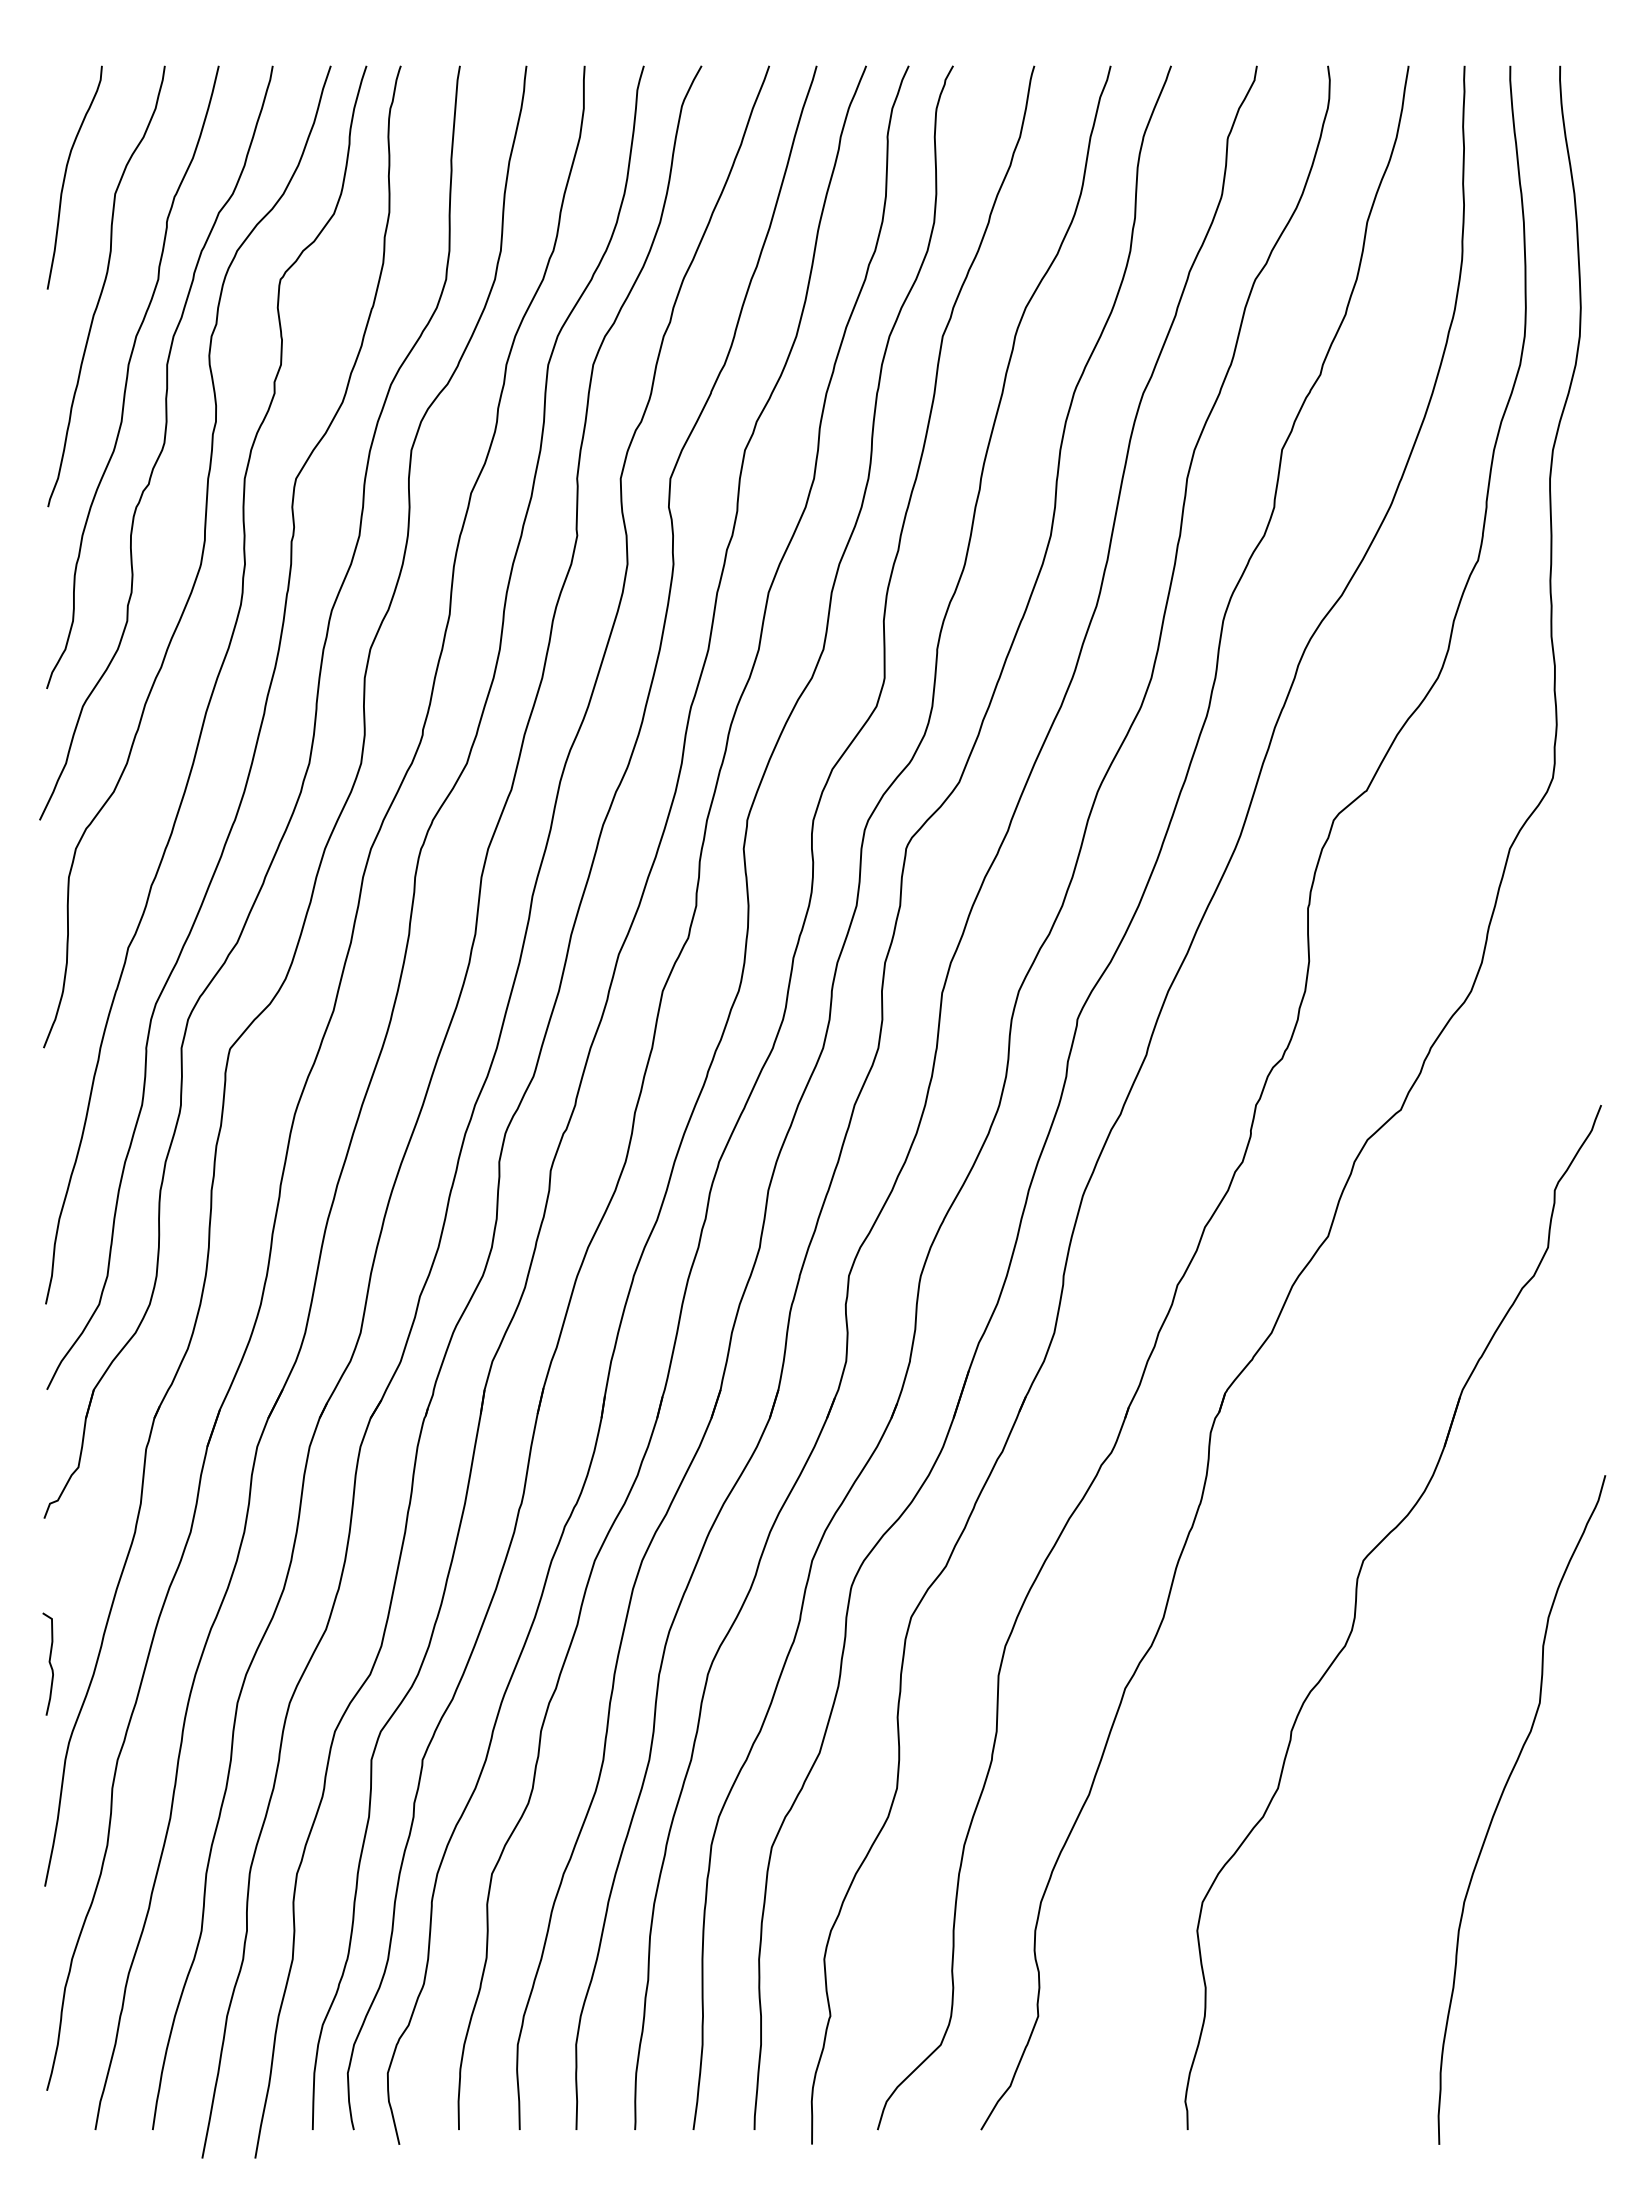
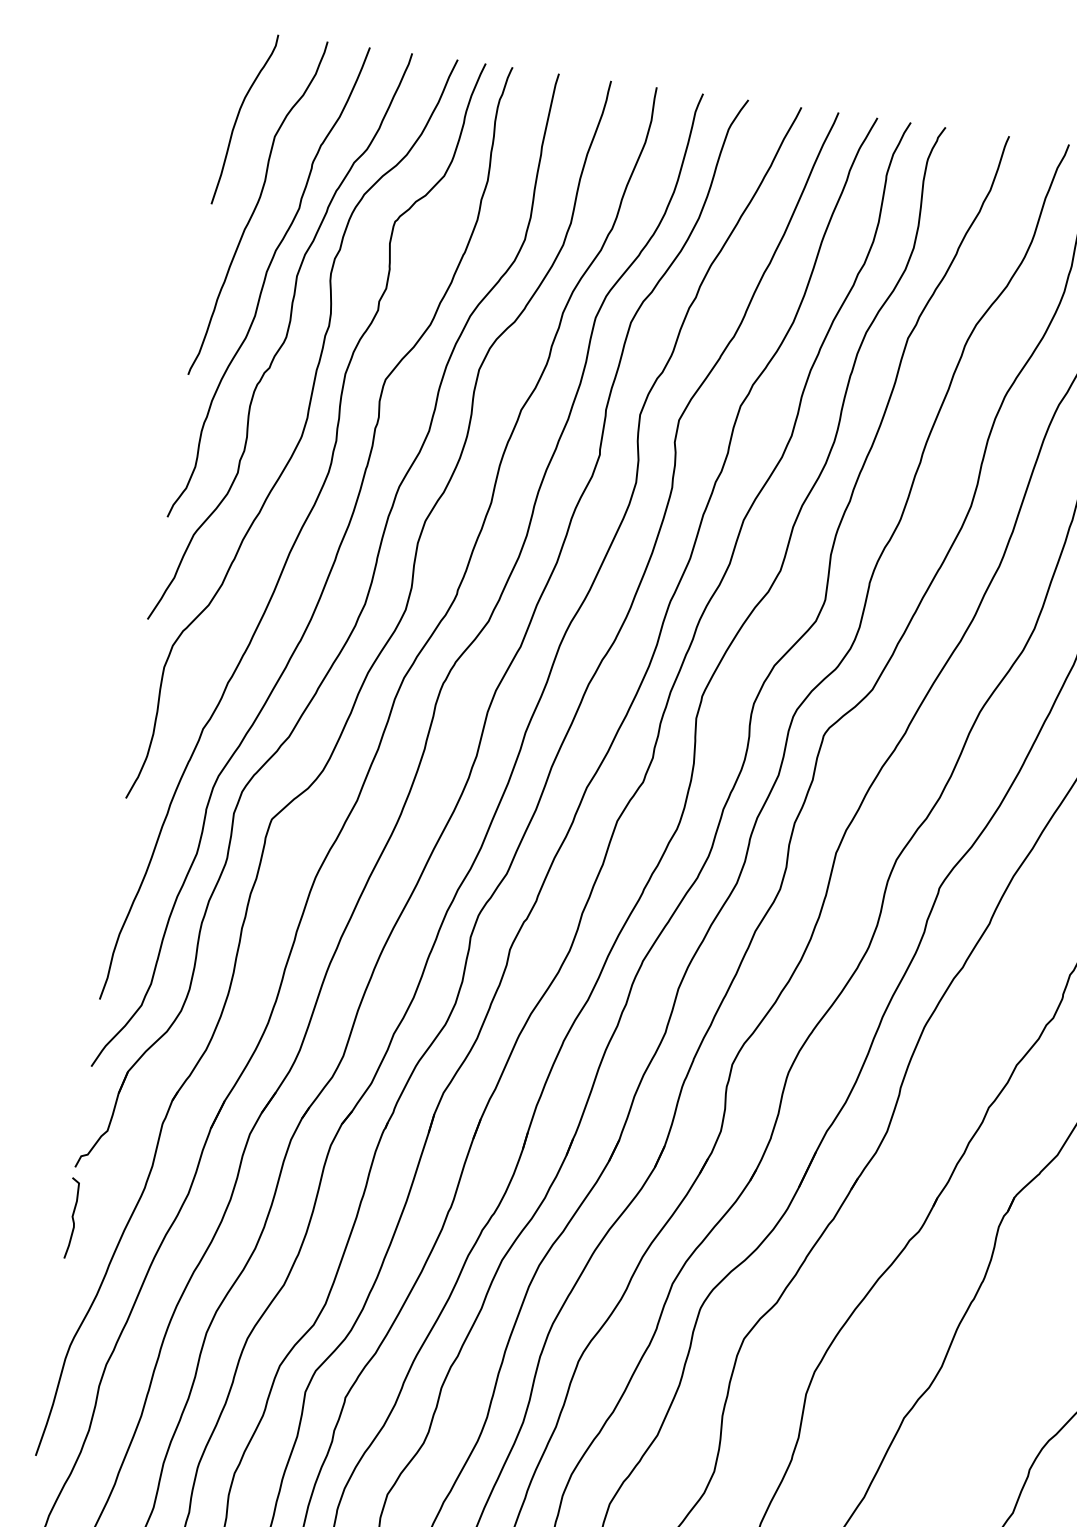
curve: (48, 1662) -> (71, 1217), moved

